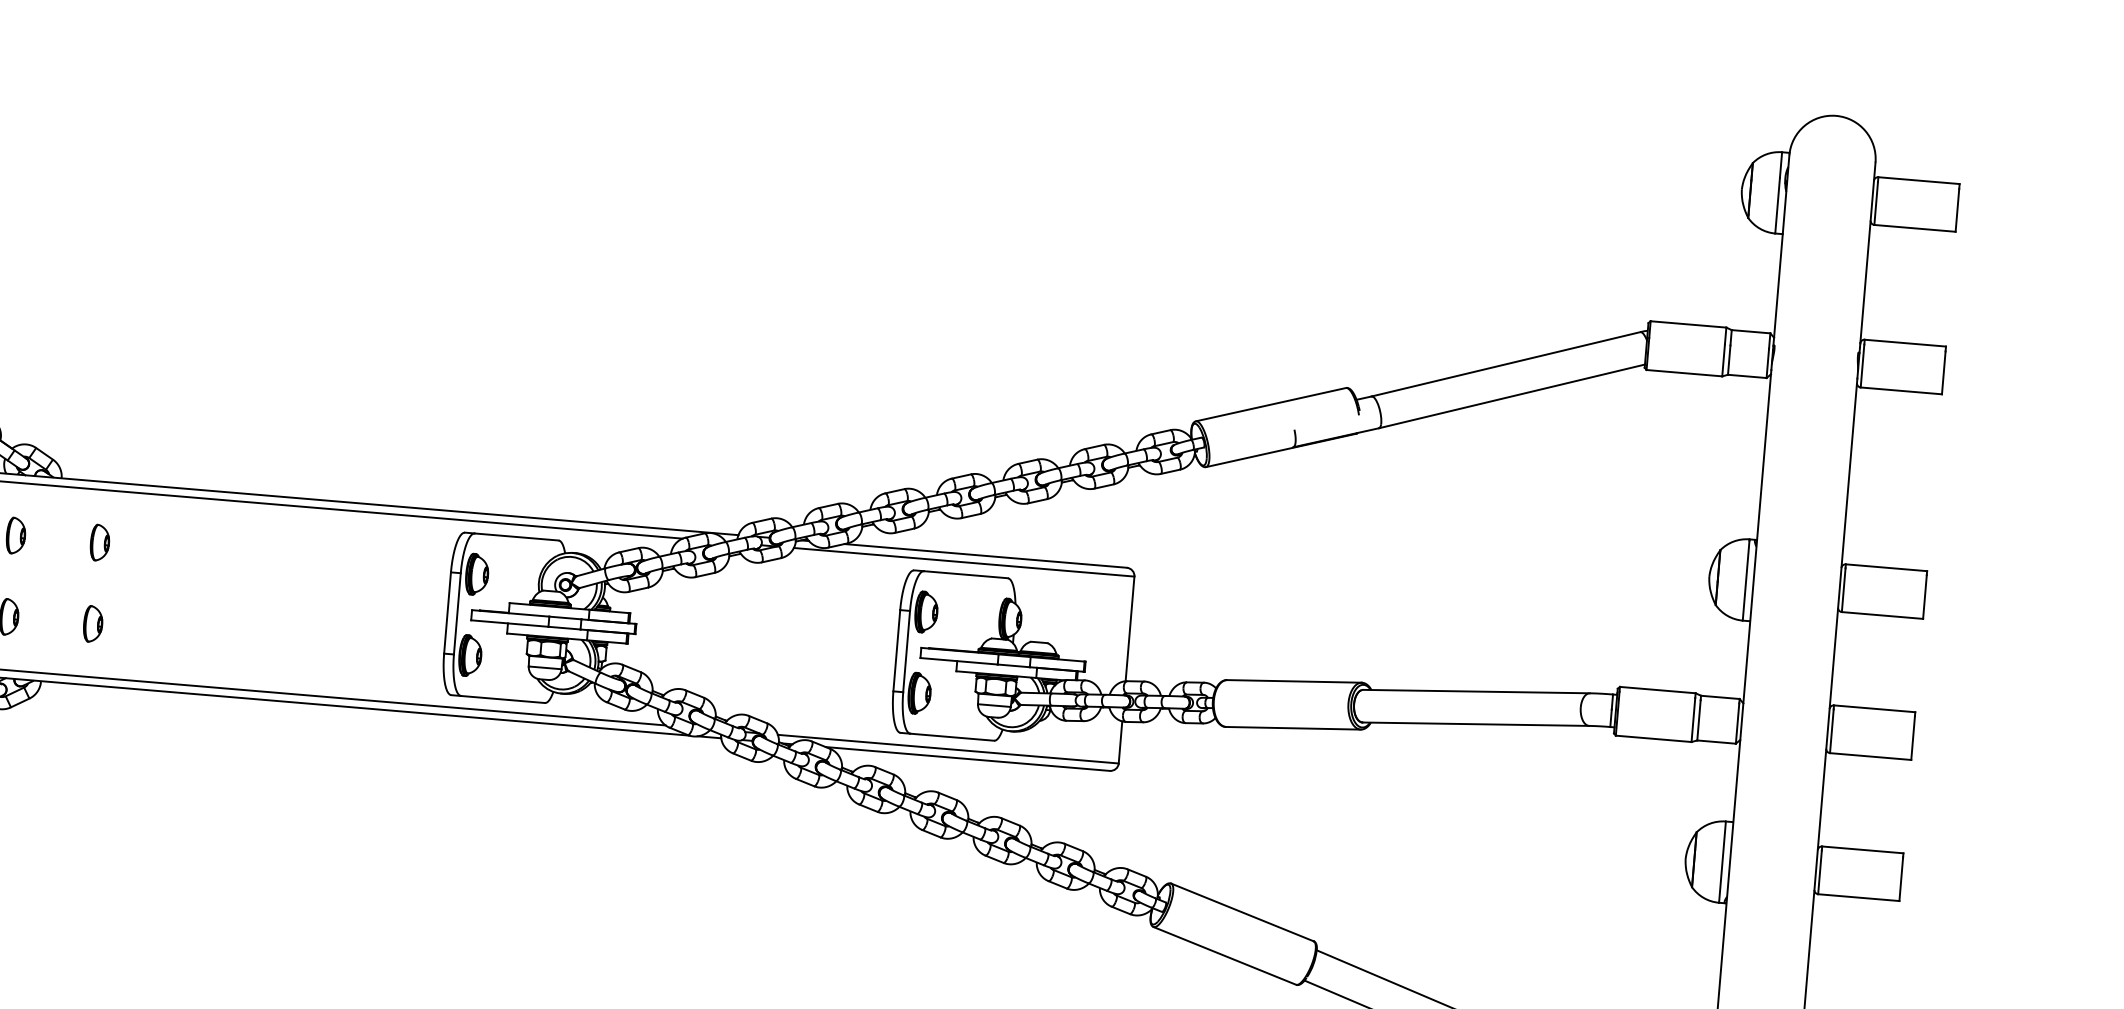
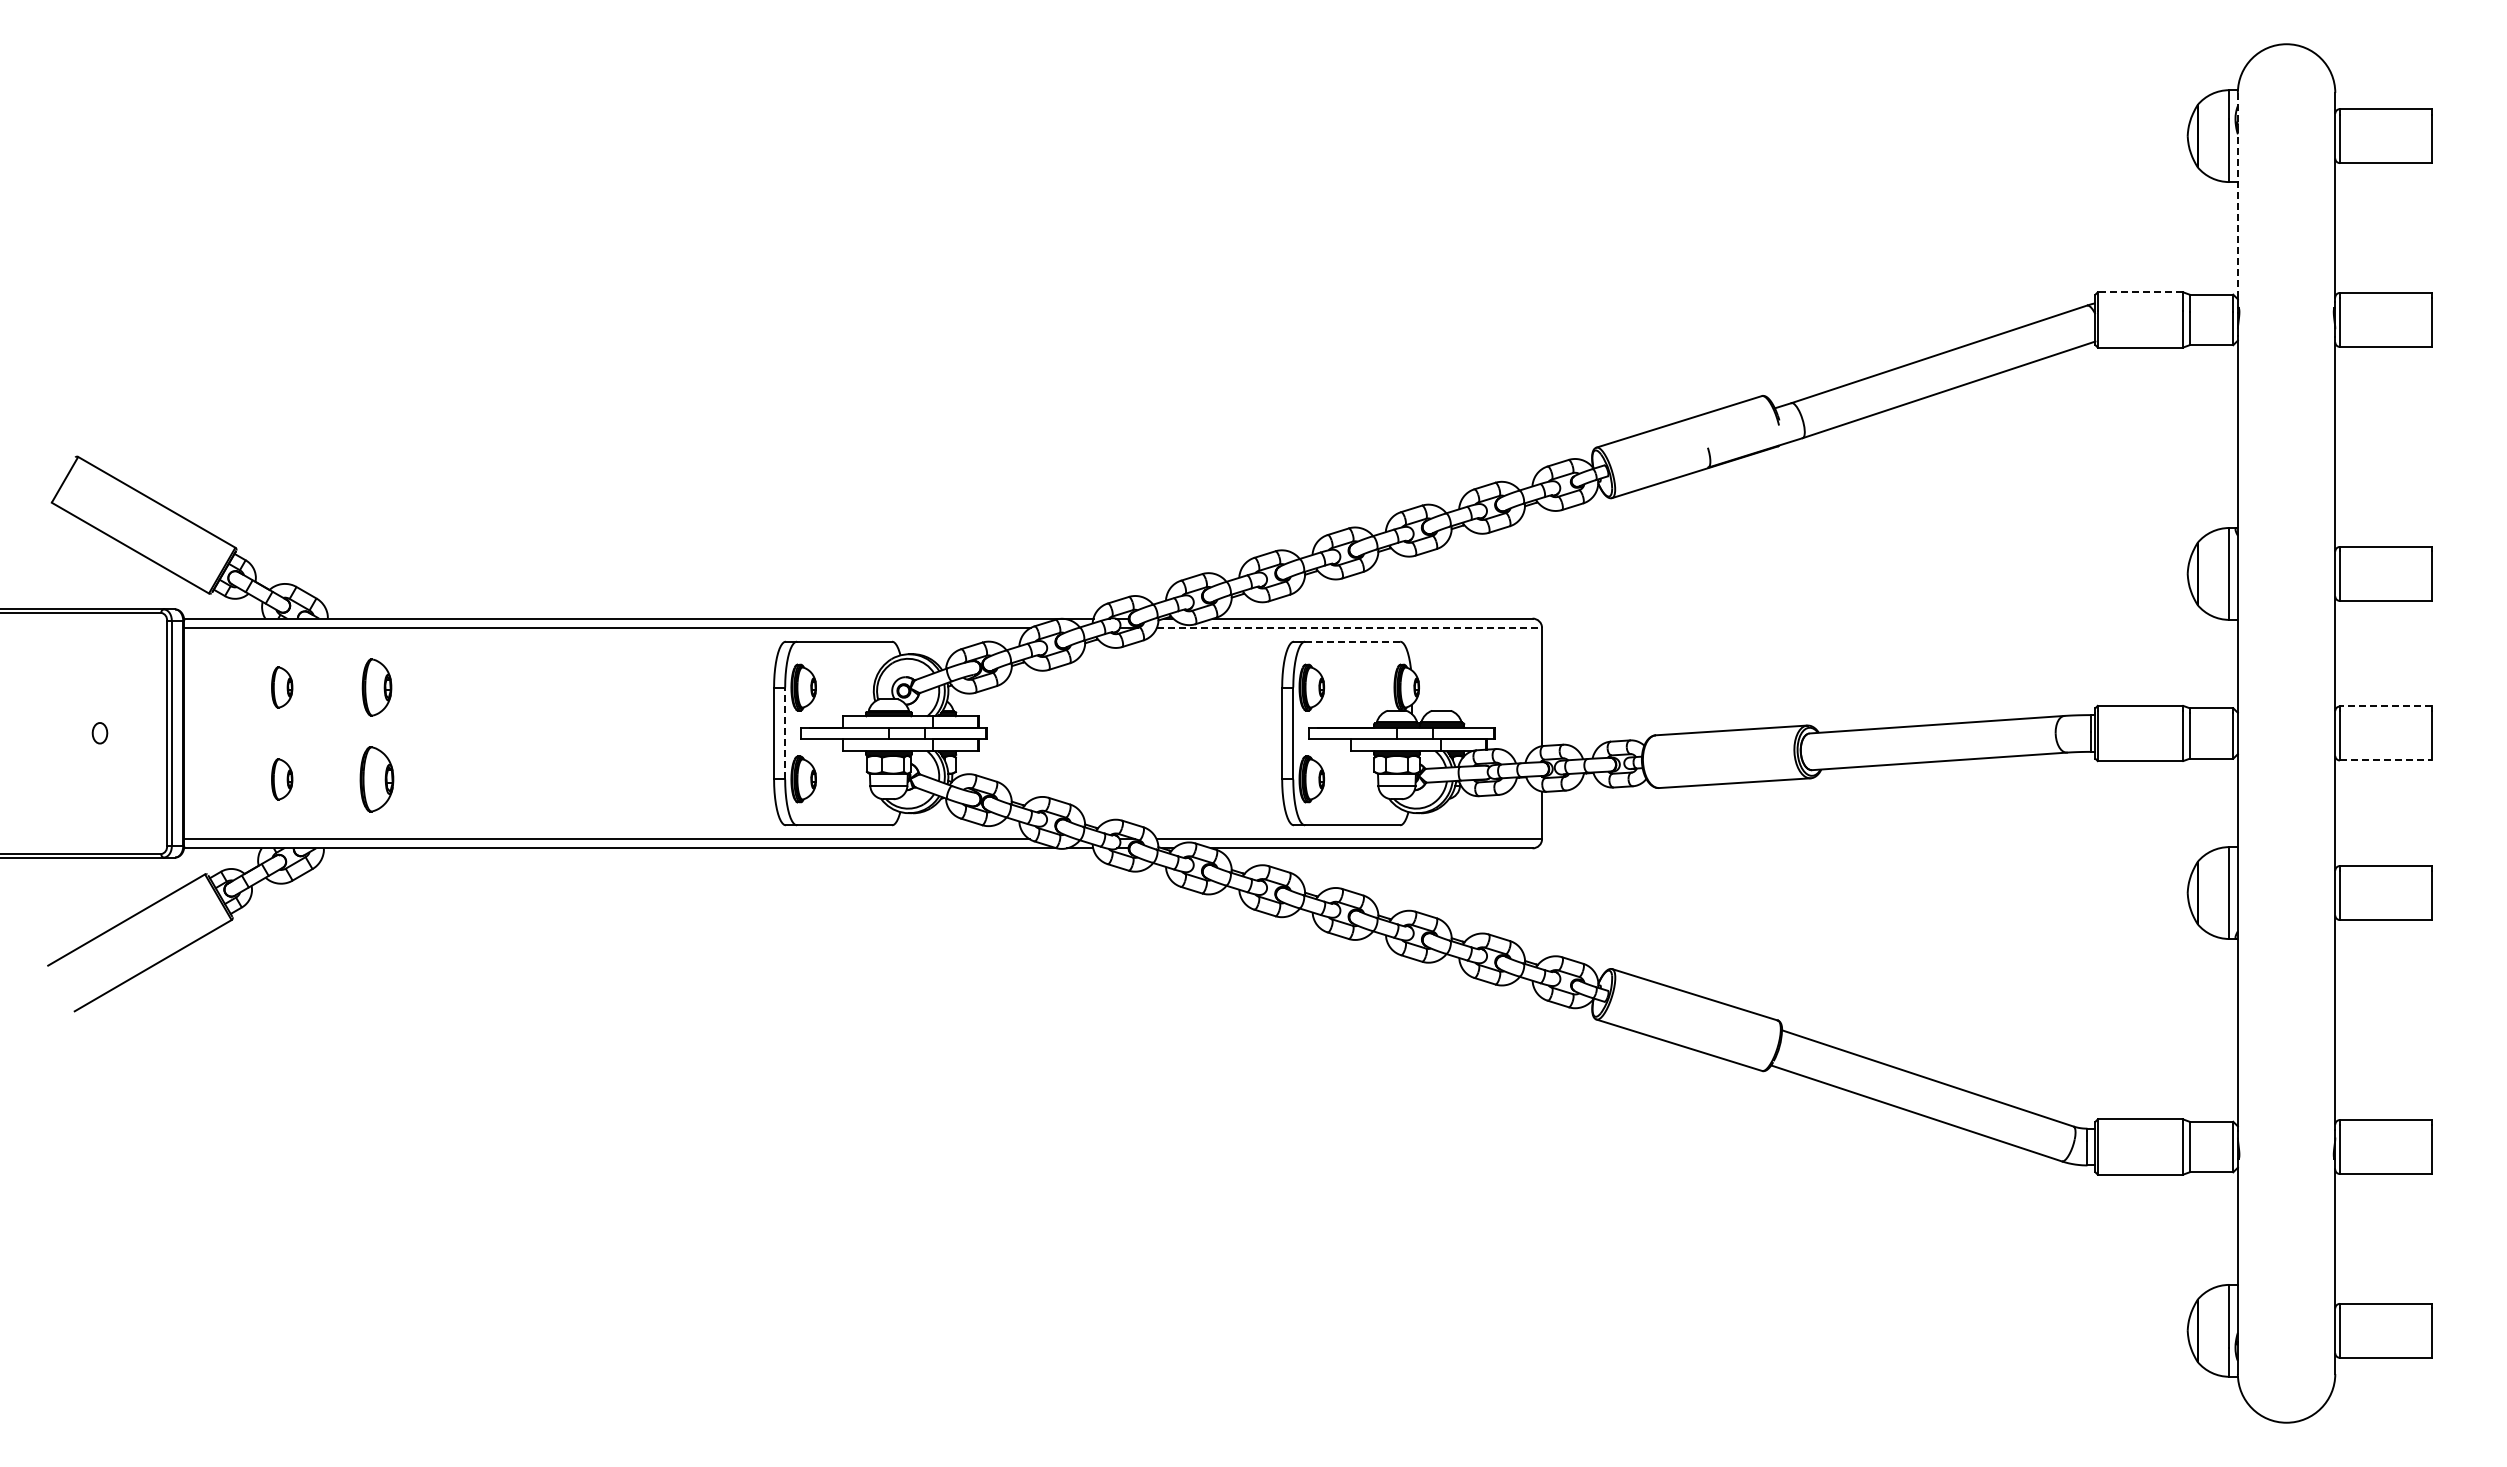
line: (1781, 246) -> (2237, 196), solid -> dashed
line: (1688, 324) -> (2140, 292), solid -> dashed
part: (100, 542) -> (377, 687), size x1.4
line: (964, 562) -> (1349, 627), solid -> dashed
line: (966, 574) -> (1353, 641), solid -> dashed
line: (457, 613) -> (785, 733), solid -> dashed
part: (93, 624) -> (377, 779), size x1.6
line: (1874, 708) -> (2385, 706), solid -> dashed
line: (1870, 756) -> (2385, 760), solid -> dashed

